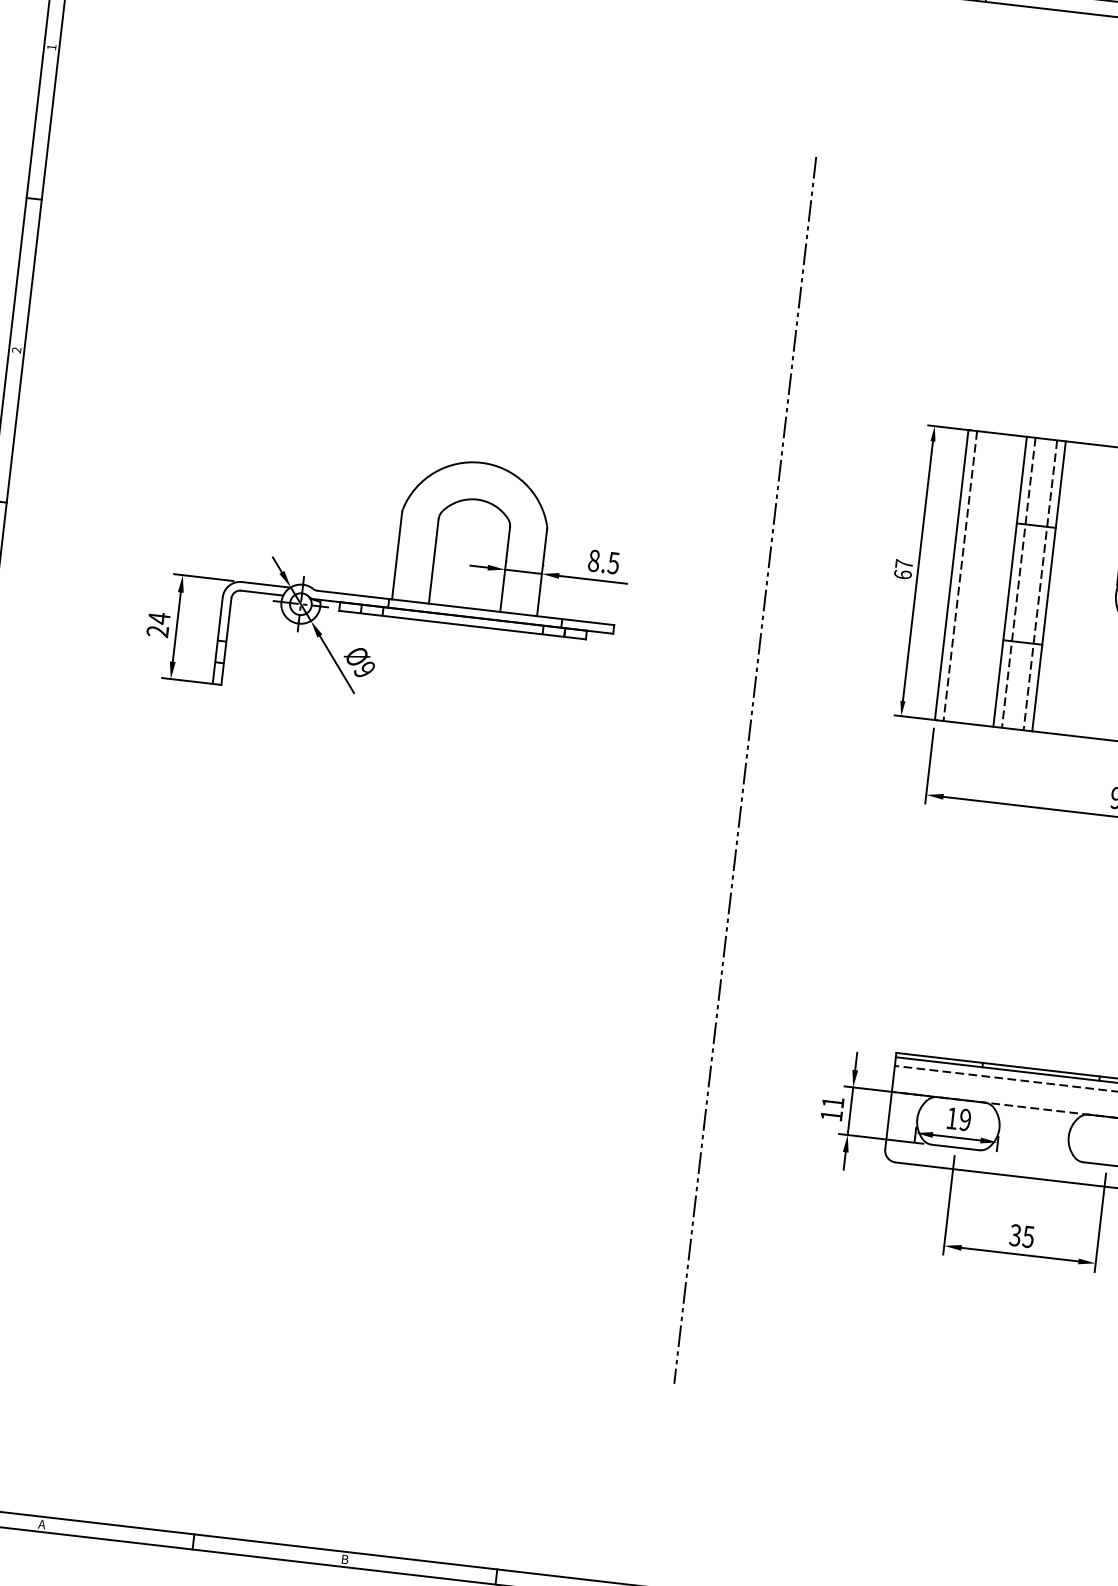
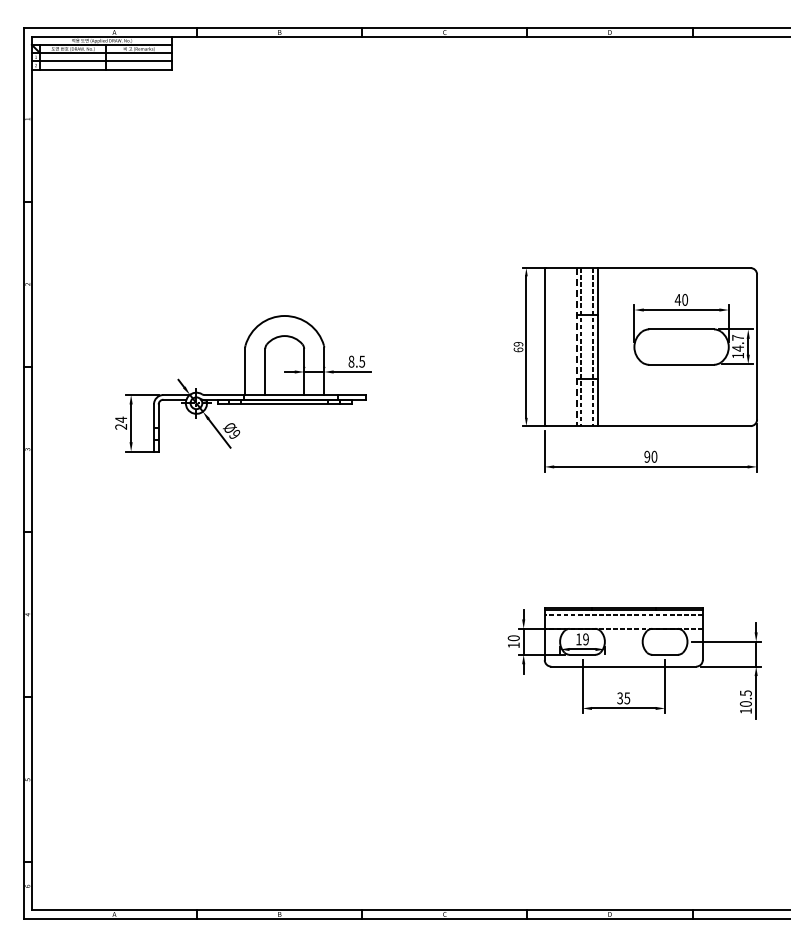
text: (904, 564) -> (518, 344), 67 -> 69
line: (960, 576) -> (549, 347), removed
line: (1009, 582) -> (576, 347), solid -> dashed
line: (744, 769) -> (445, 464), removed
text: (832, 1102) -> (513, 638), 11 -> 10

